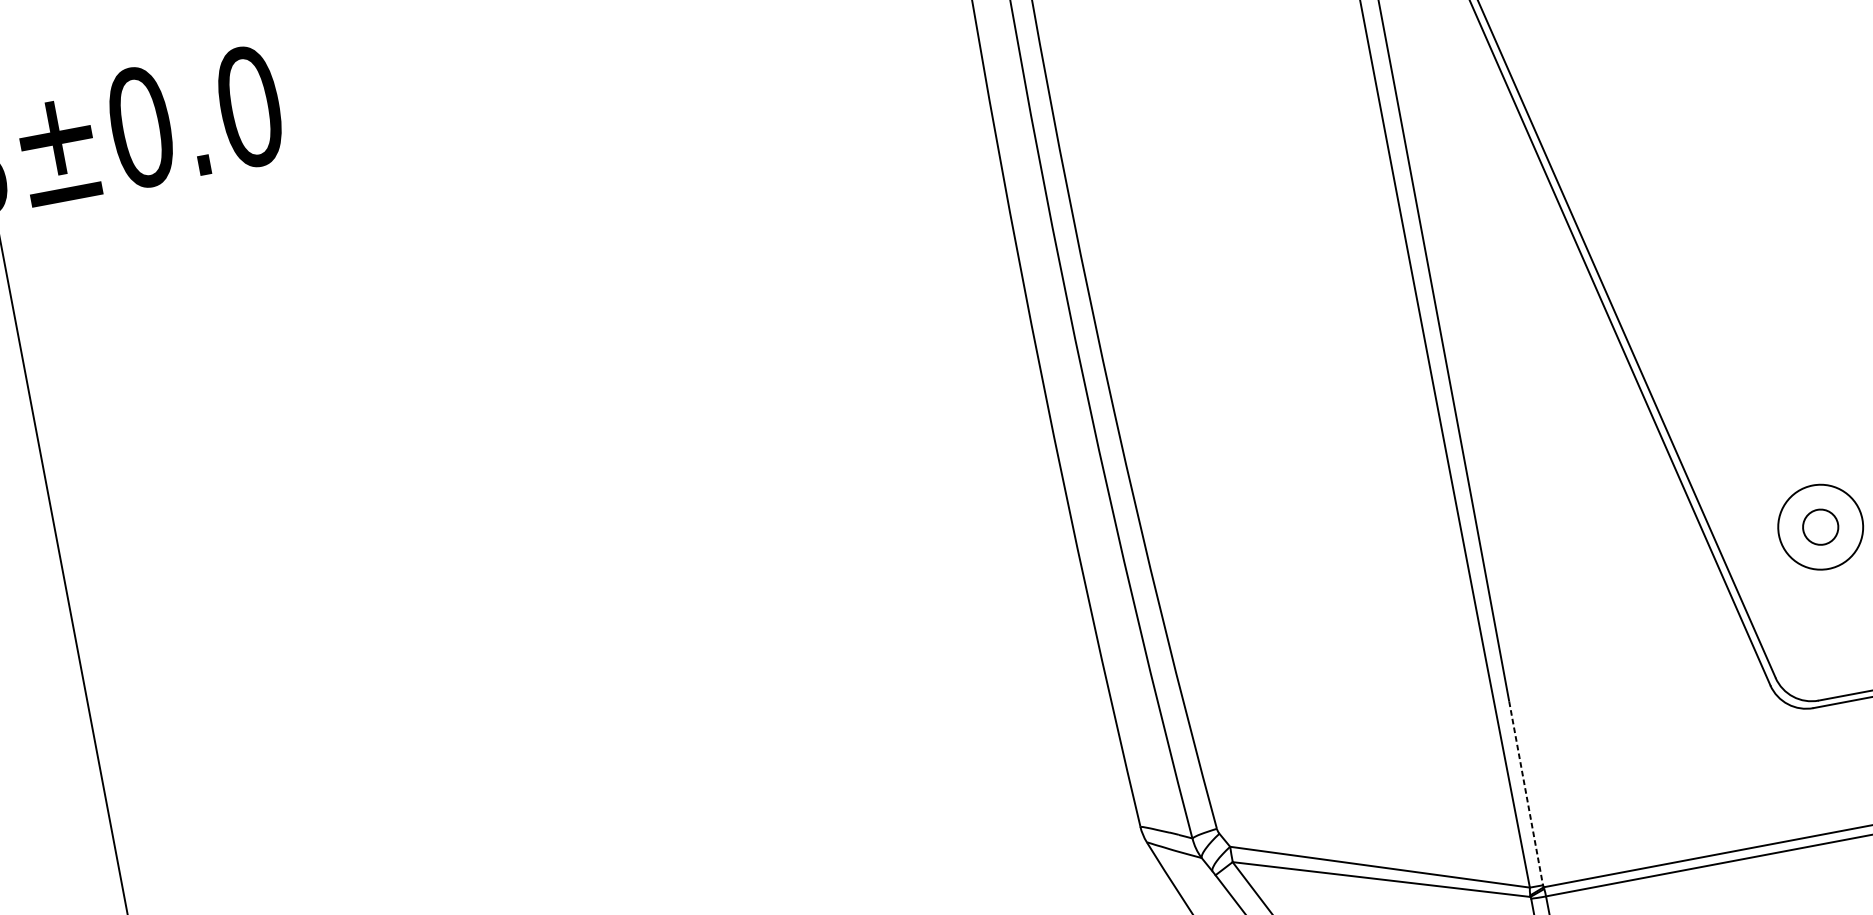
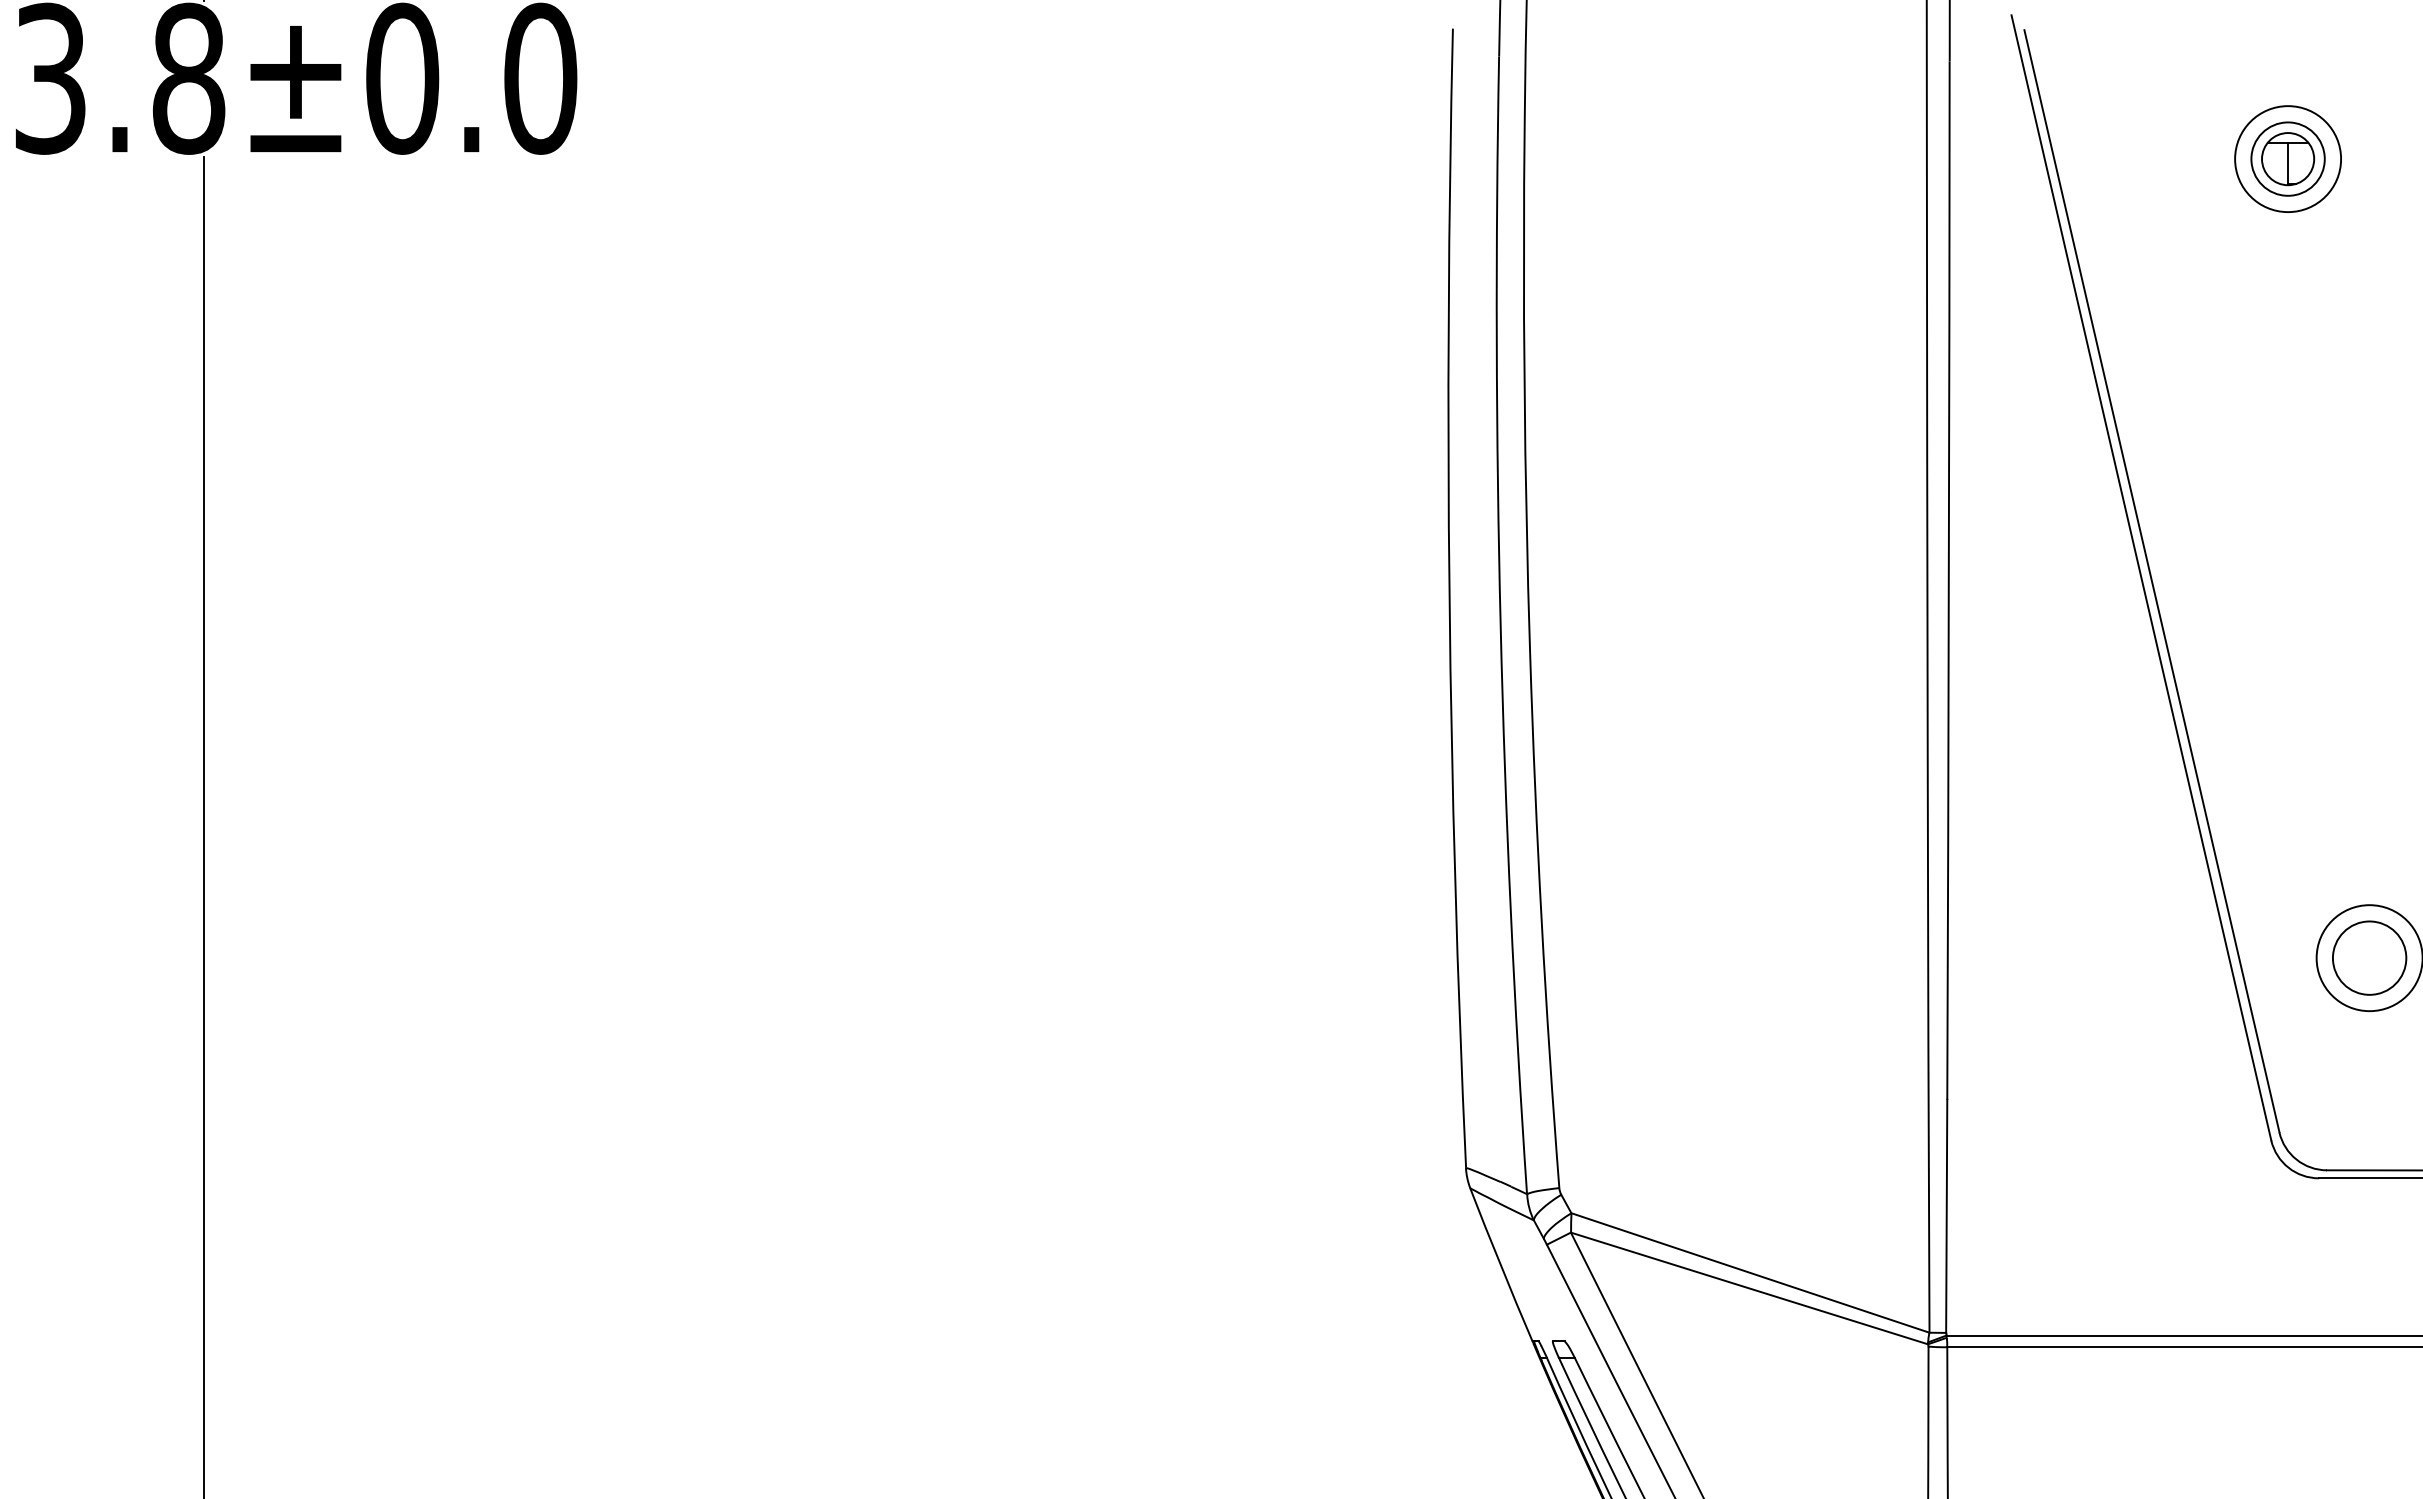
circle: (1820, 526) -> (2369, 957), size x1.67
line: (1525, 793) -> (1946, 1216), dashed -> solid

